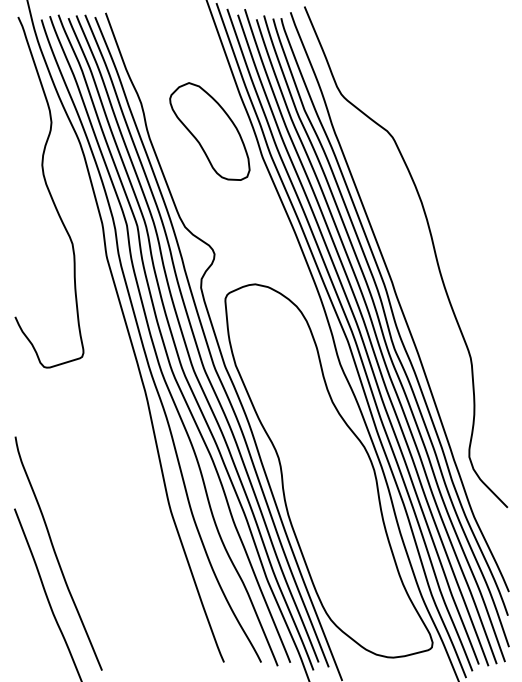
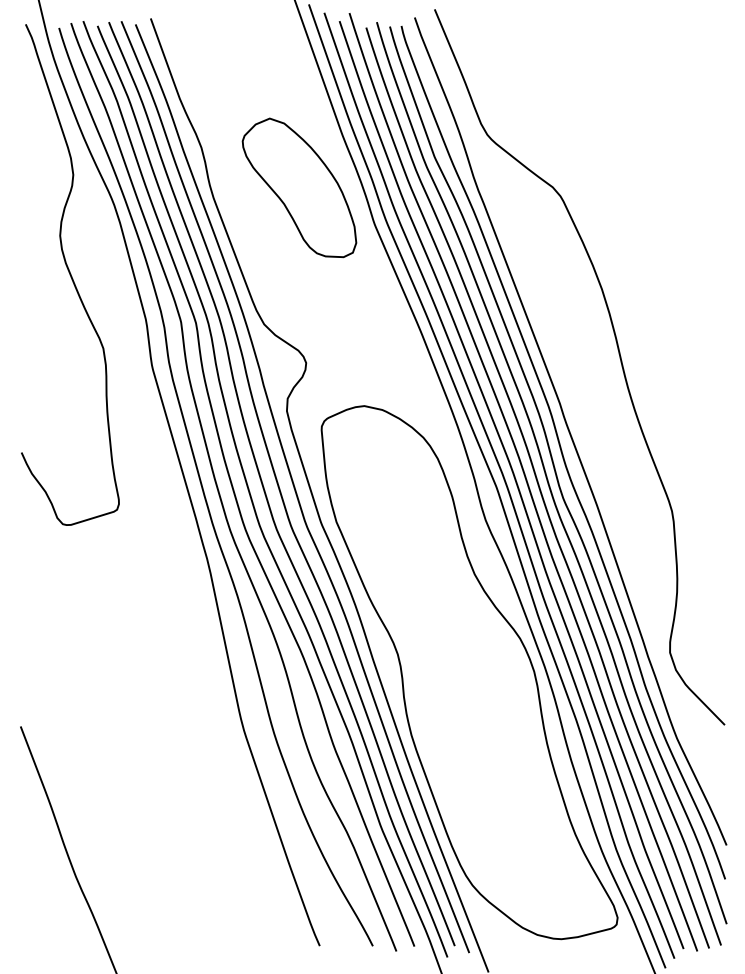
curve: (56, 553) -> (80, 790), removed

